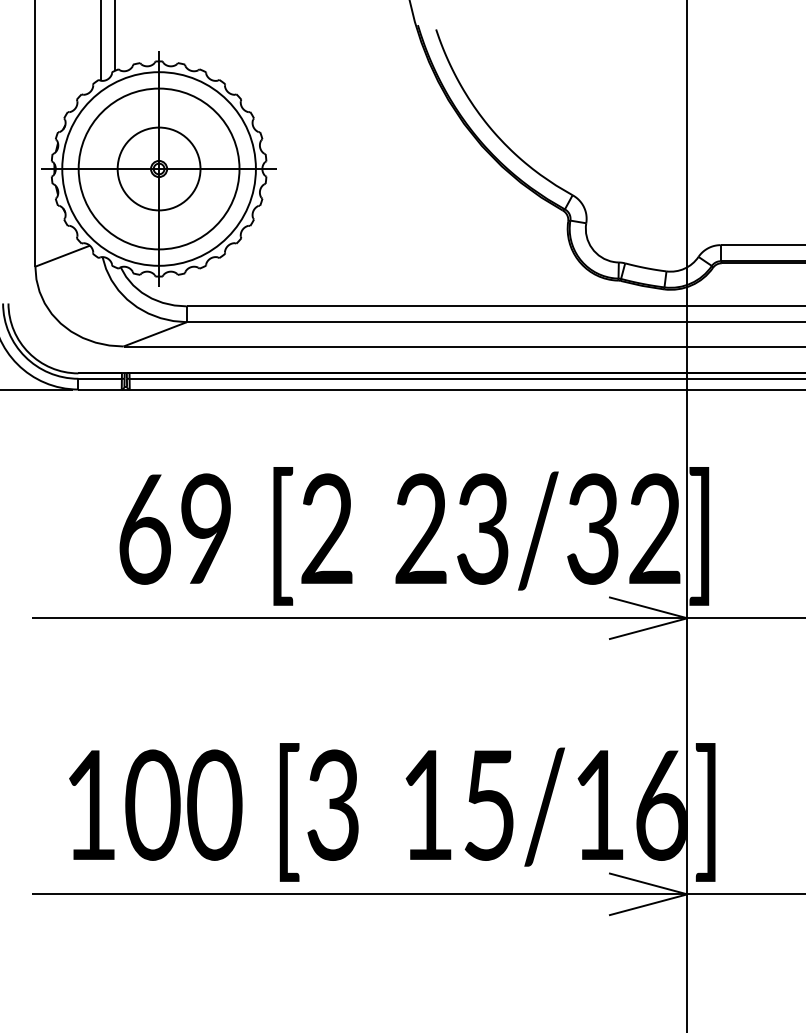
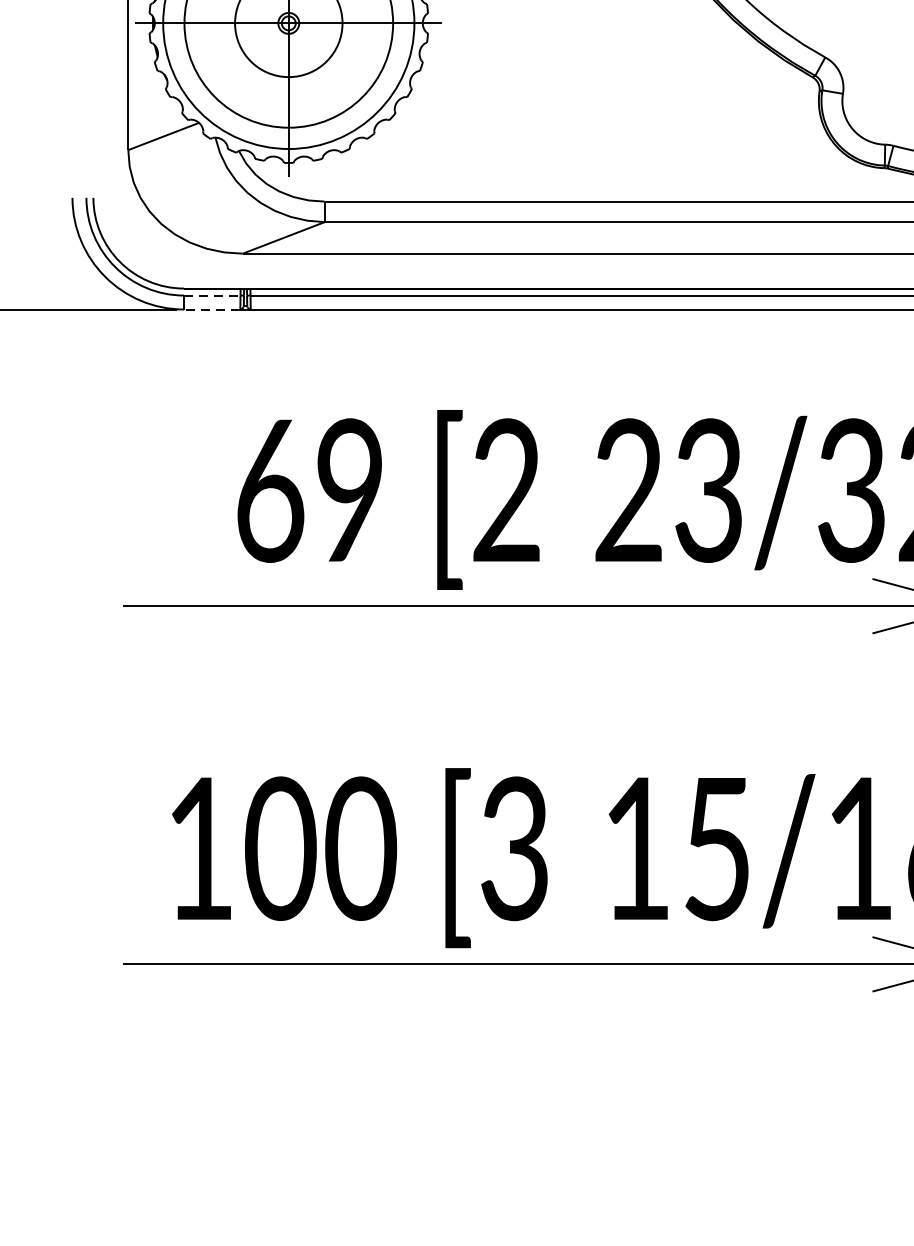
line: (100, 378) -> (212, 295), solid -> dashed
line: (100, 389) -> (212, 309), solid -> dashed

